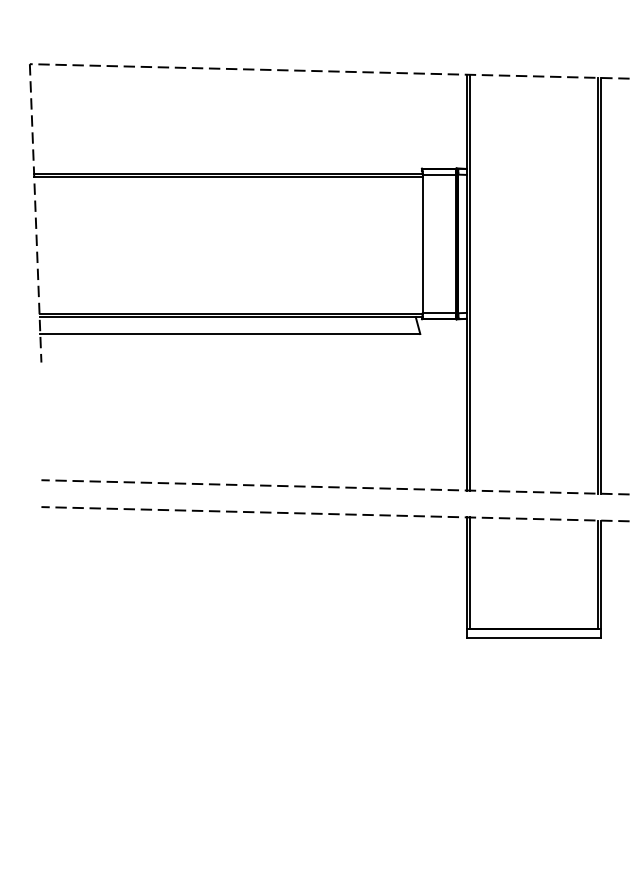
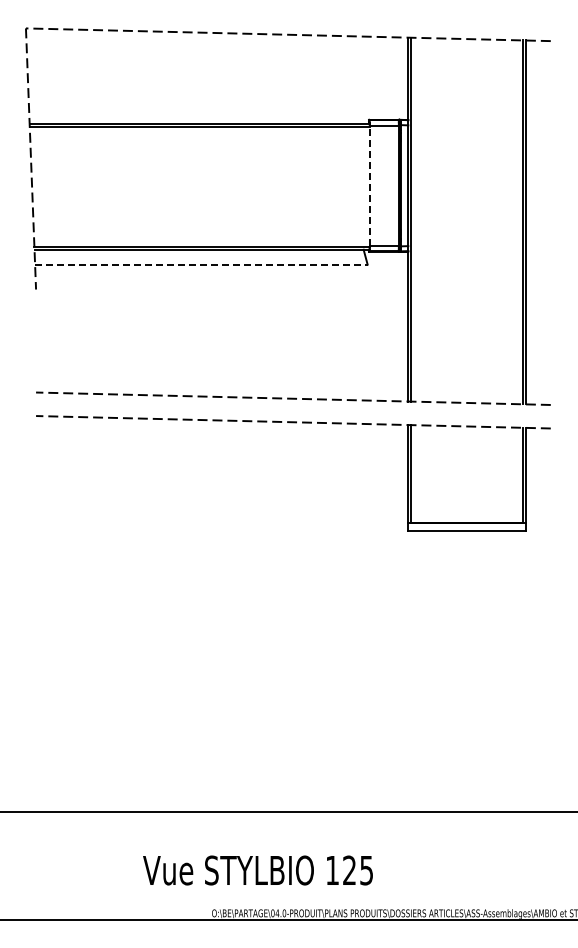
line: (422, 243) -> (369, 185), solid -> dashed
line: (230, 333) -> (201, 264), solid -> dashed

